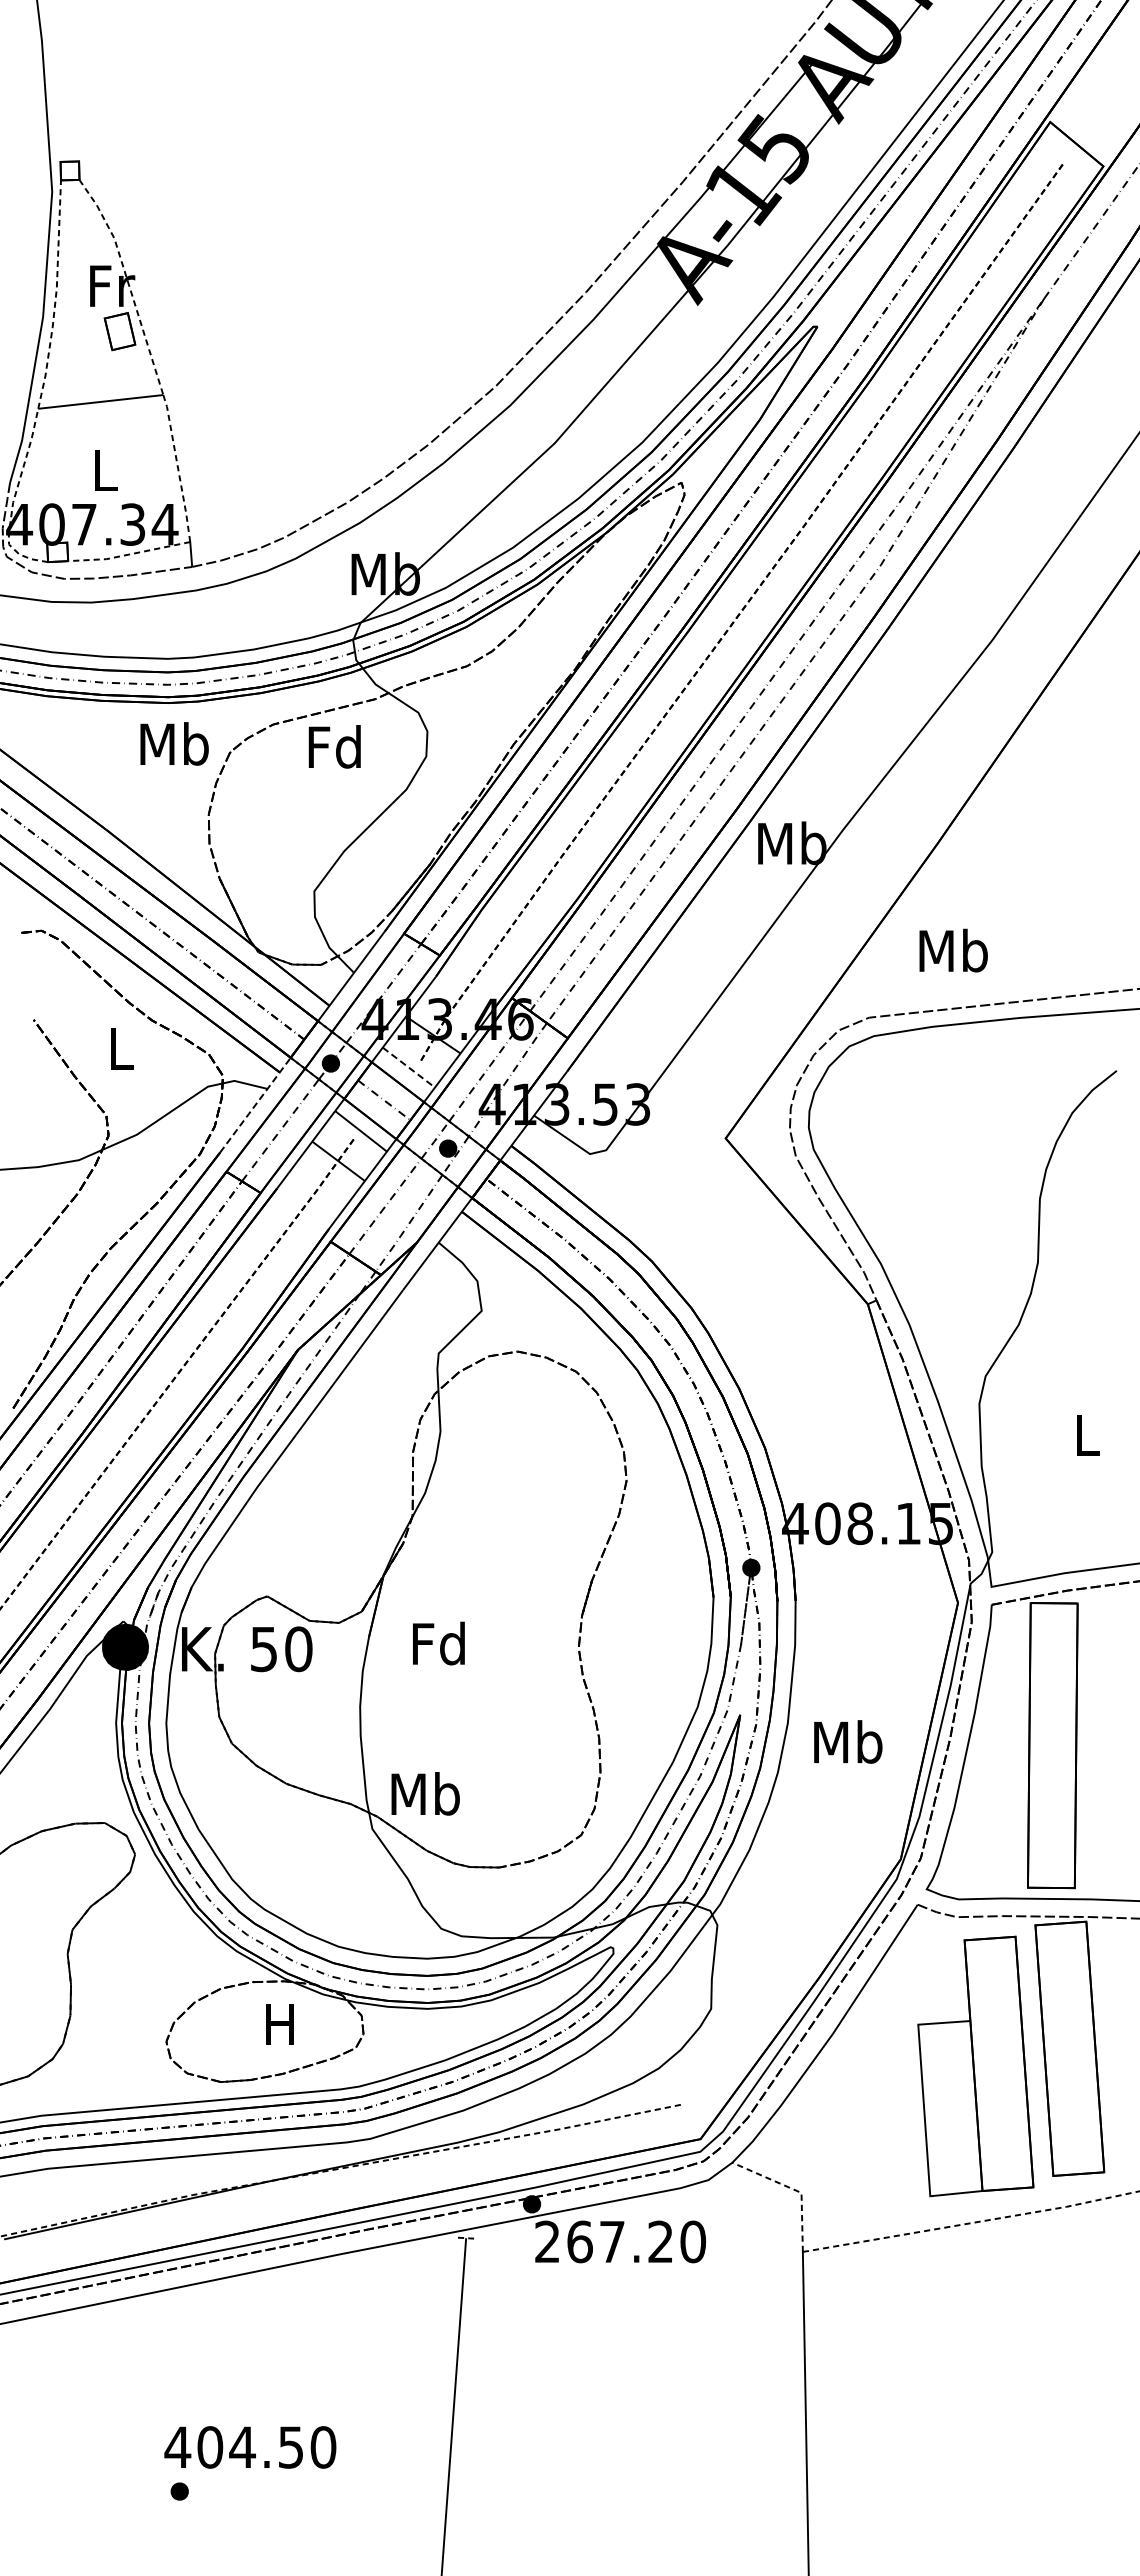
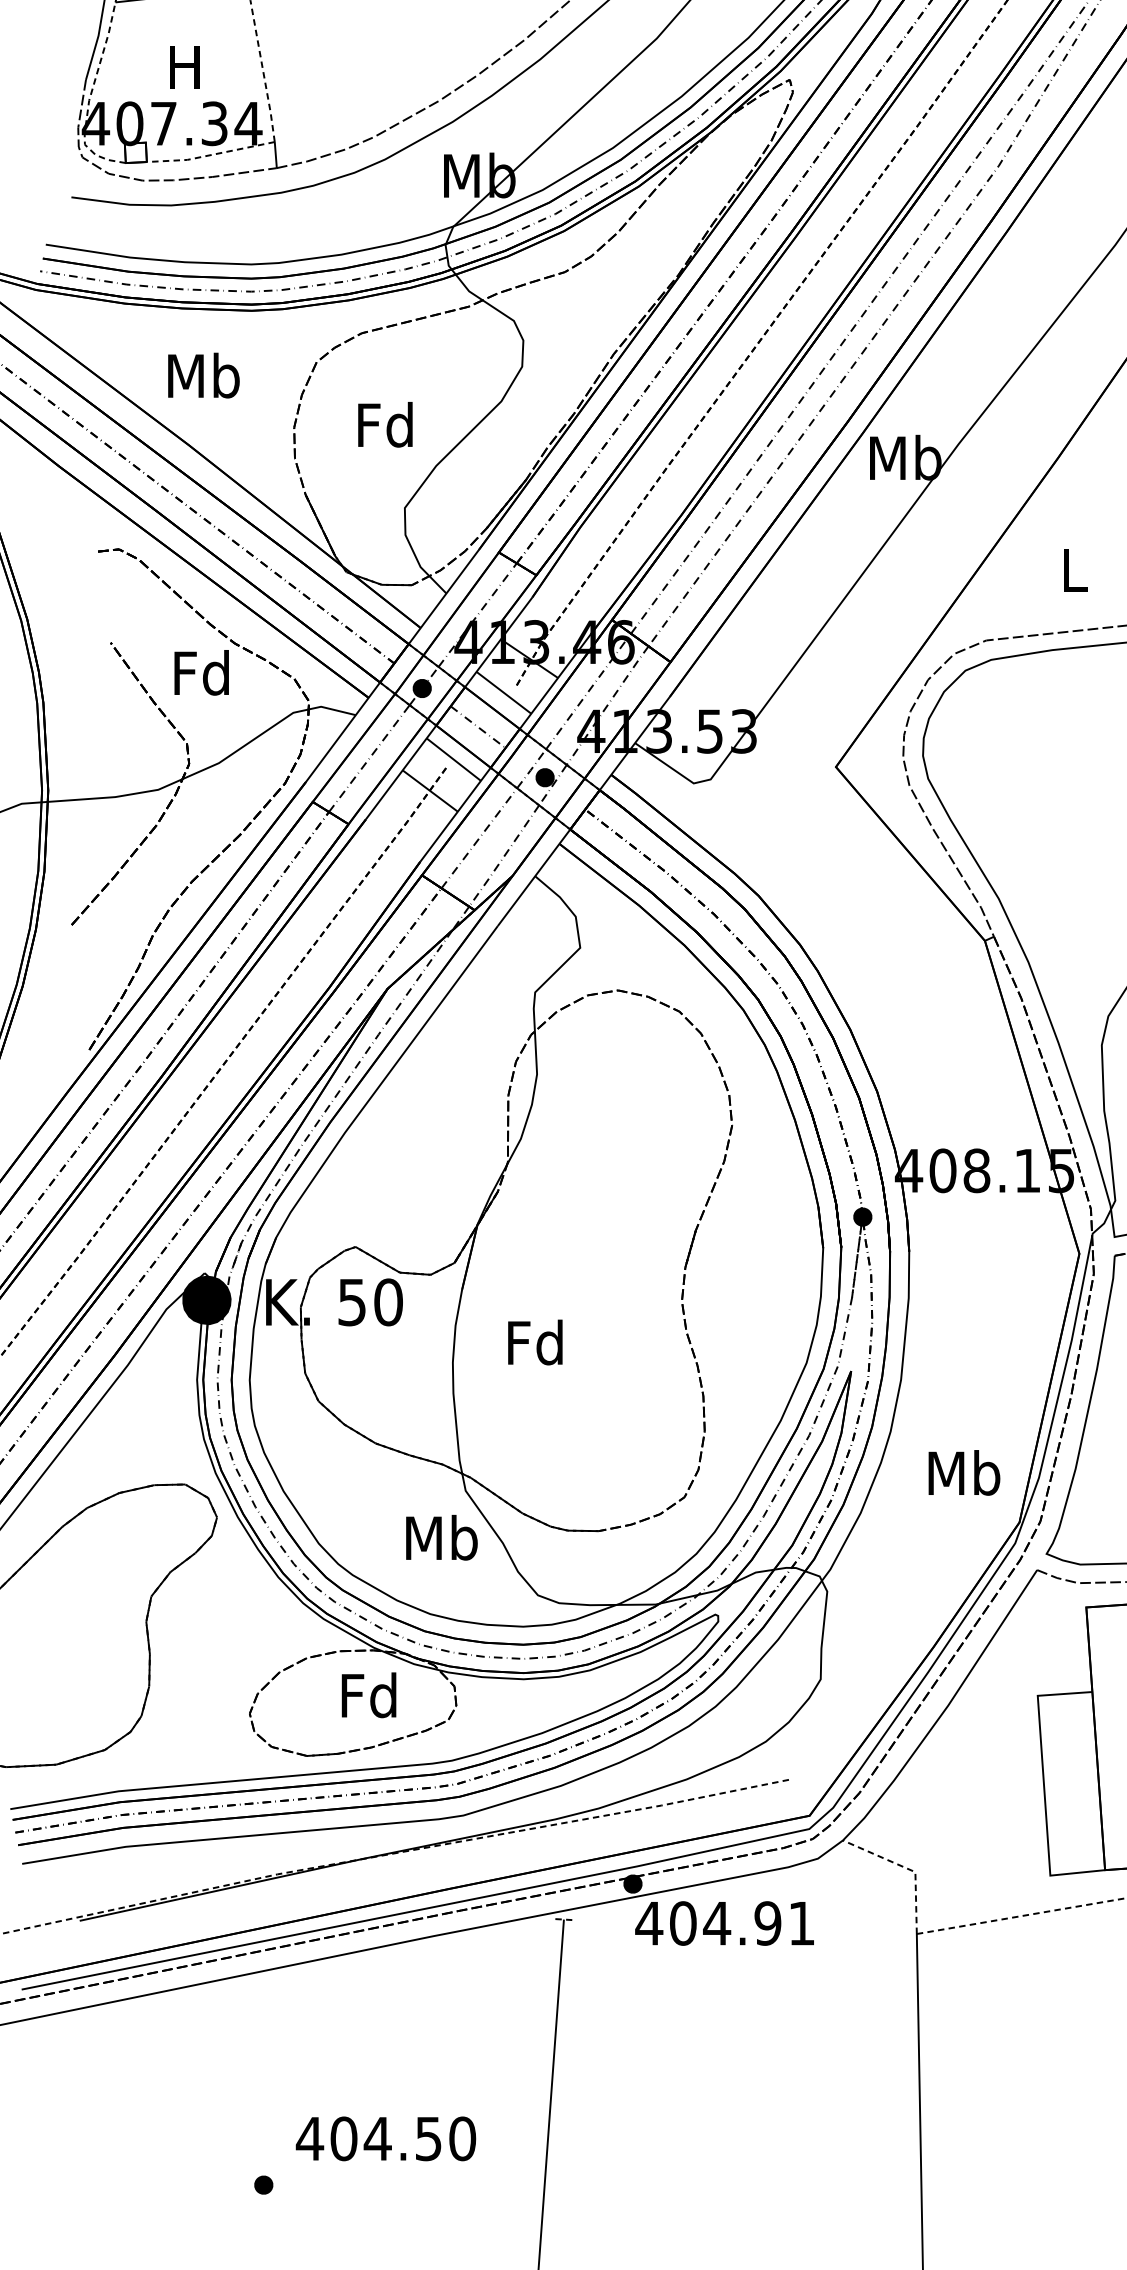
text: (104, 470) -> (184, 67), L -> H
text: (174, 743) -> (203, 375), moved
text: (334, 746) -> (385, 424), moved
text: (953, 950) -> (1074, 570), Mb -> L
text: (120, 1048) -> (201, 672), L -> Fd
line: (408, 1067) -> (503, 692), dashed -> solid
line: (256, 1104) -> (344, 731), dashed -> solid
text: (438, 1643) -> (534, 1342), moved
text: (848, 1741) -> (964, 1472), moved
text: (425, 1793) -> (441, 1537), moved
text: (280, 2023) -> (369, 1694), H -> Fd
text: (620, 2241) -> (725, 1923), 267.20 -> 404.91
text: (250, 2447) -> (386, 2138), moved

